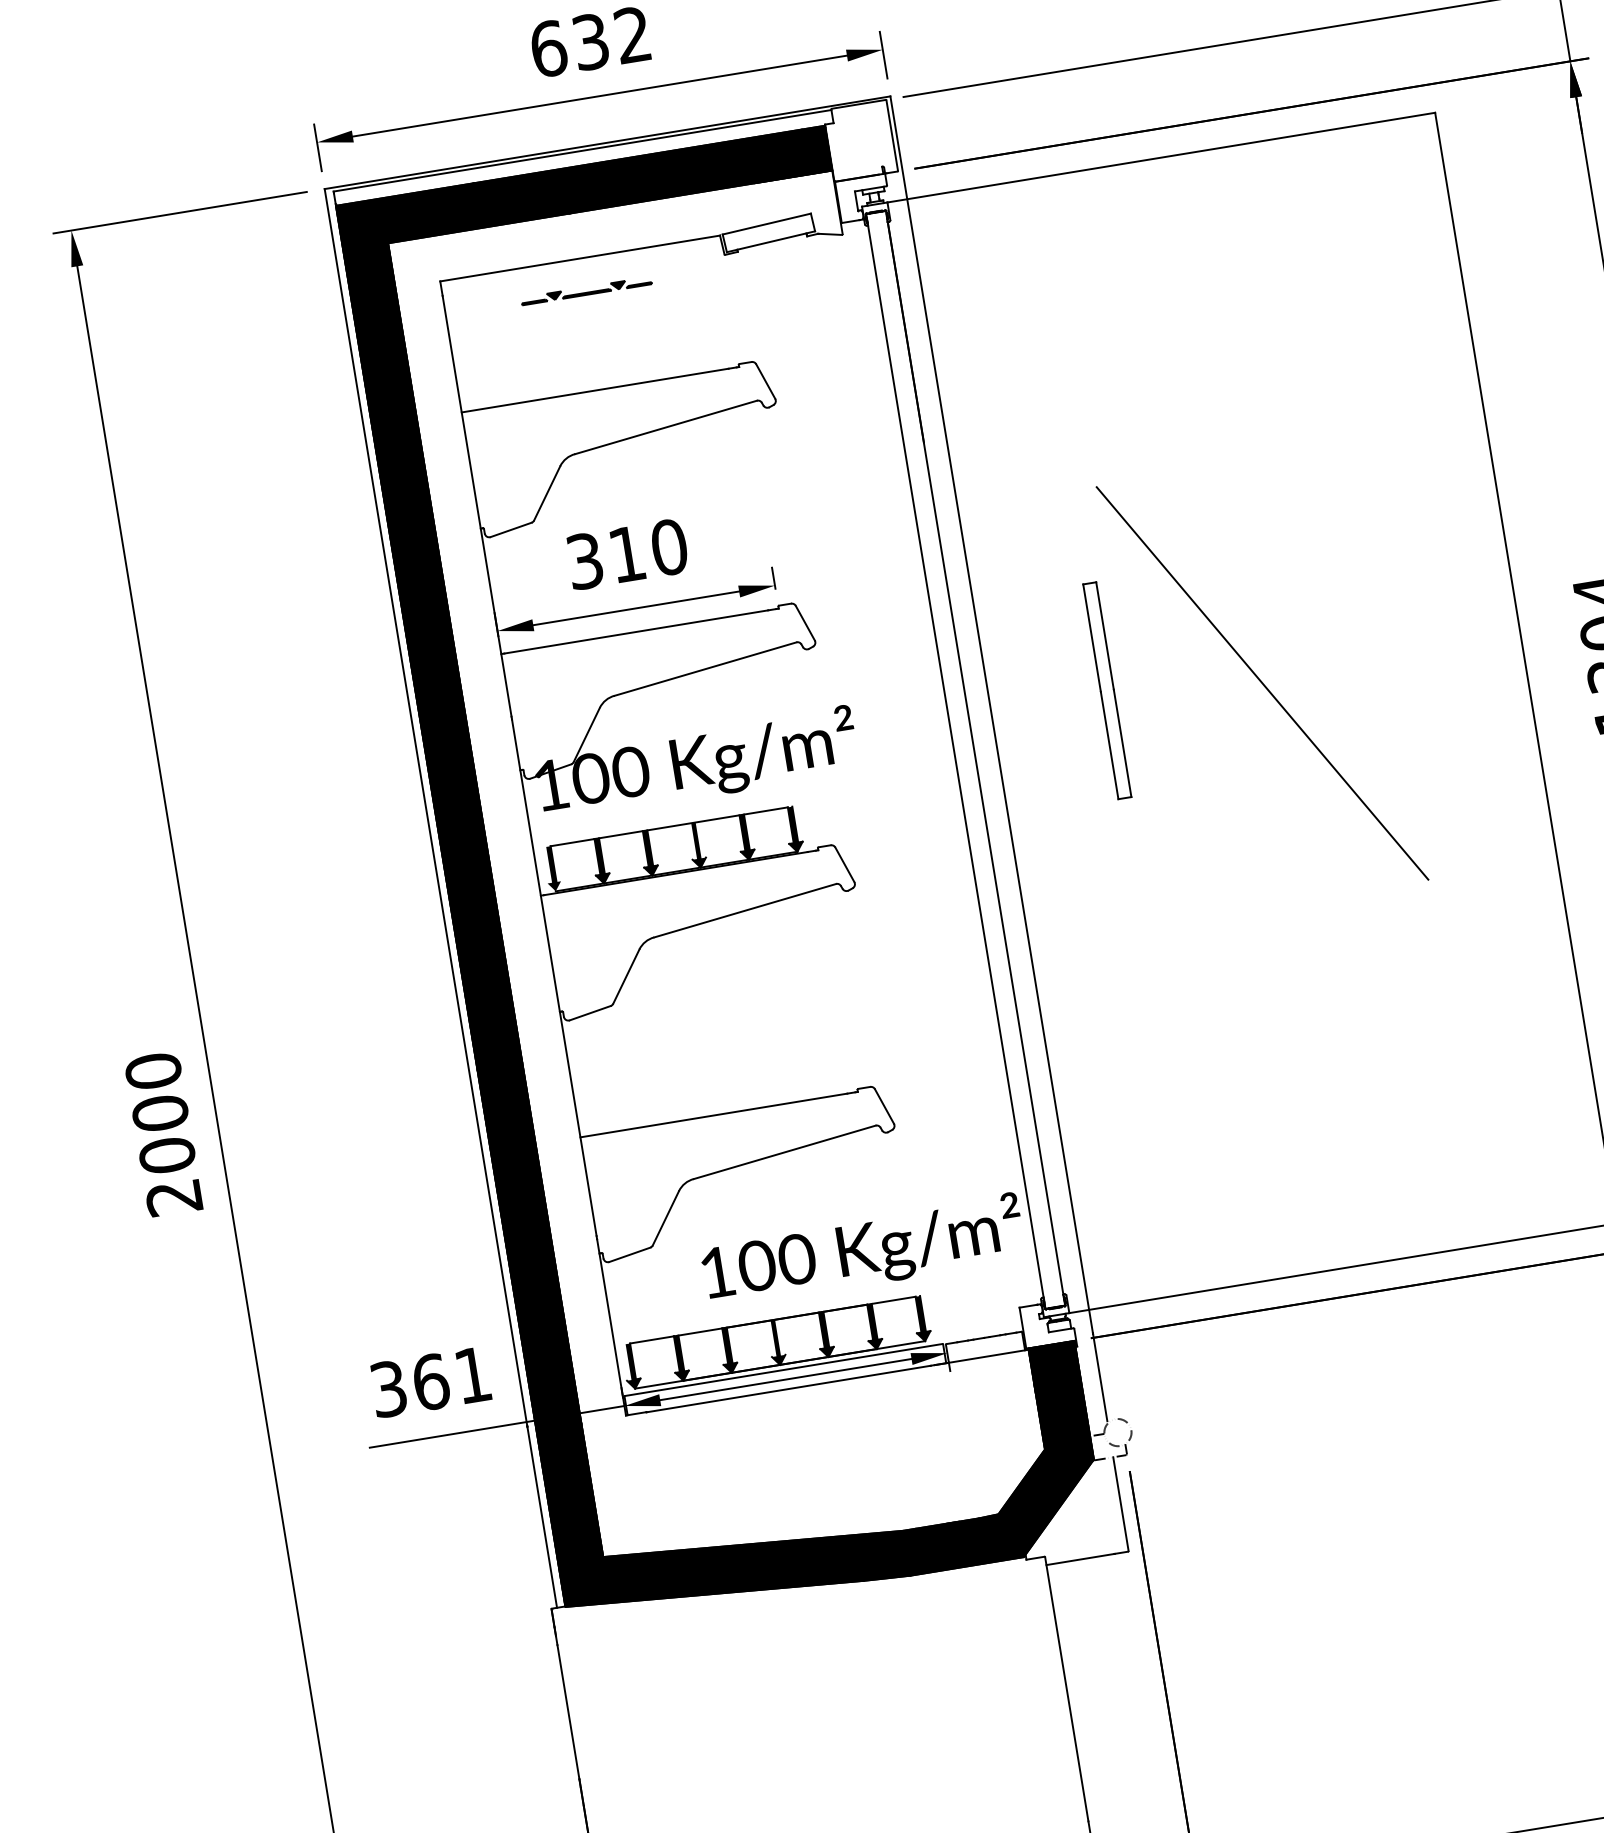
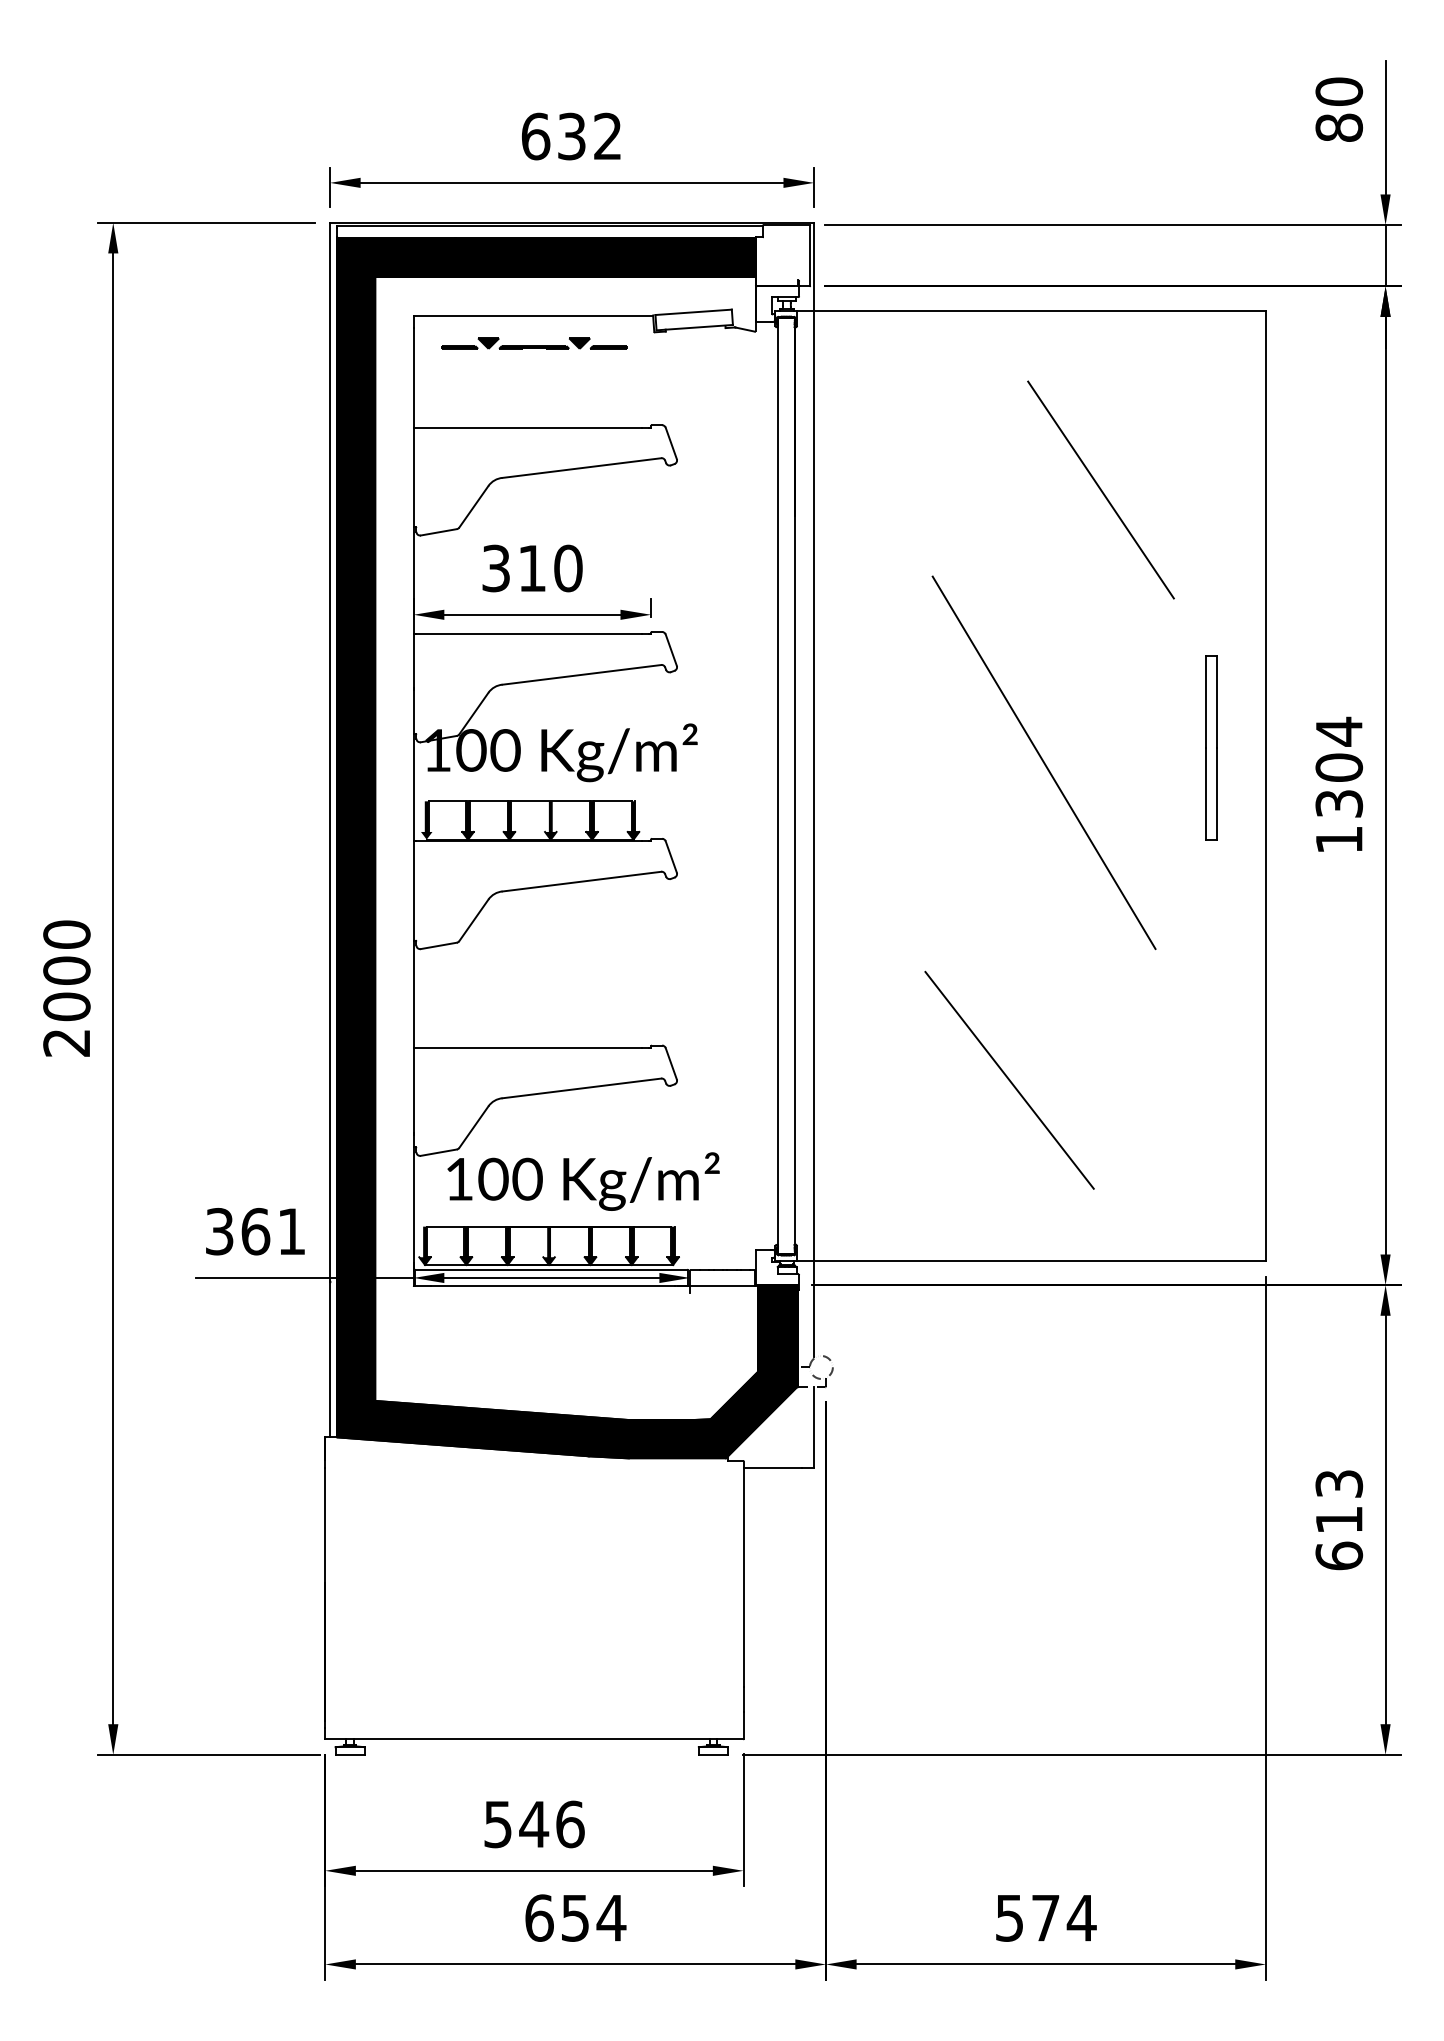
part: (586, 290) -> (534, 343), size x1.67
line: (1276, 353) -> (1100, 489), added
part: (1106, 690) -> (1211, 747), moved
line: (1282, 1060) -> (1009, 1079), added
text: (862, 1251) -> (583, 1181), moved

